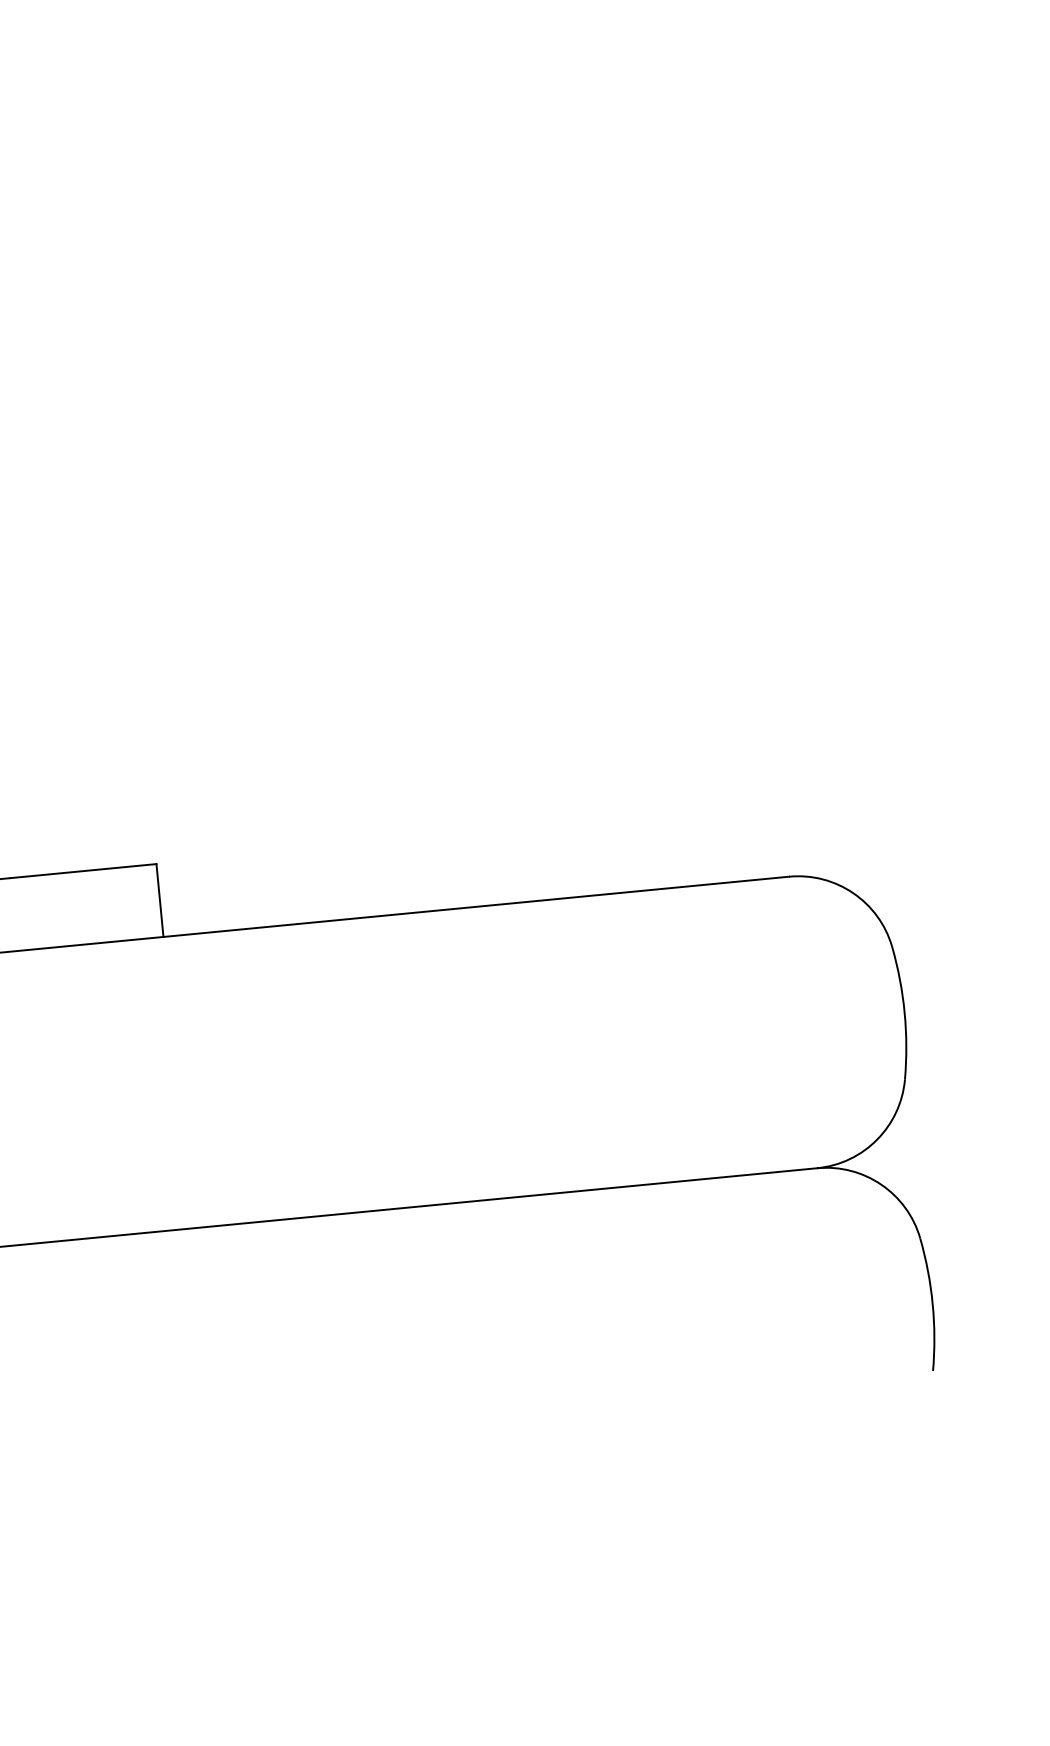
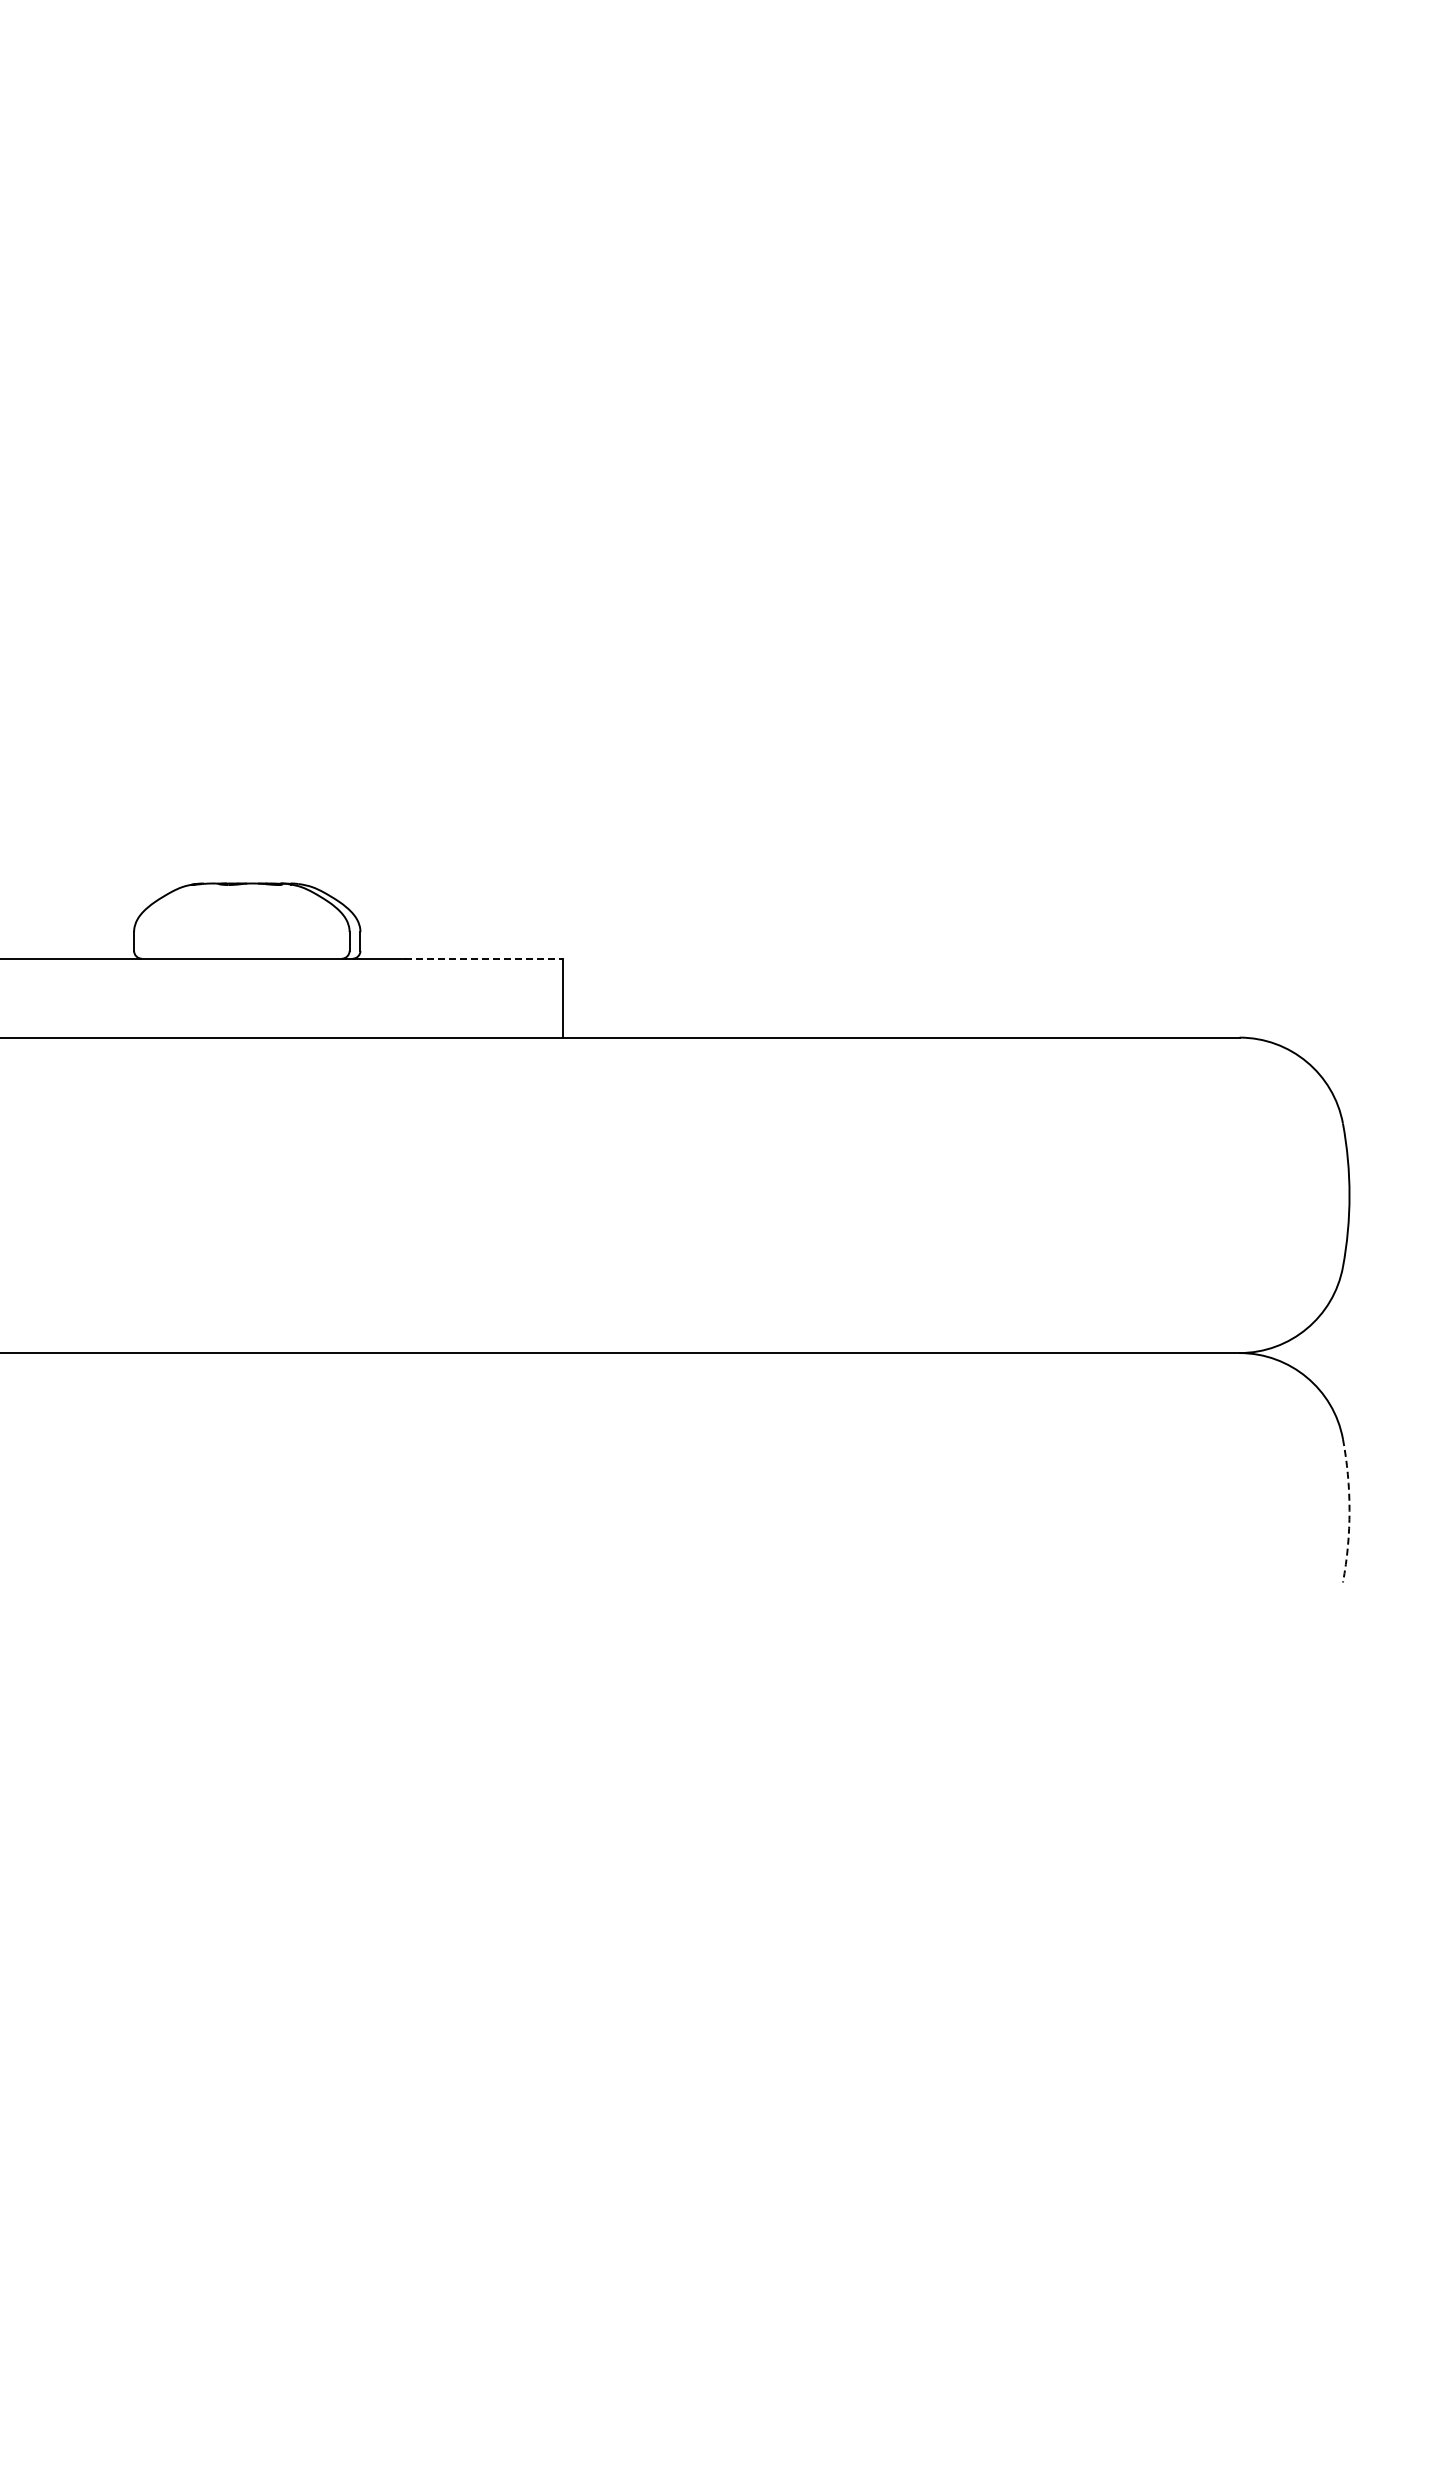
line: (84, 870) -> (484, 958), solid -> dashed
arc: (932, 1303) -> (1349, 1510), solid -> dashed

